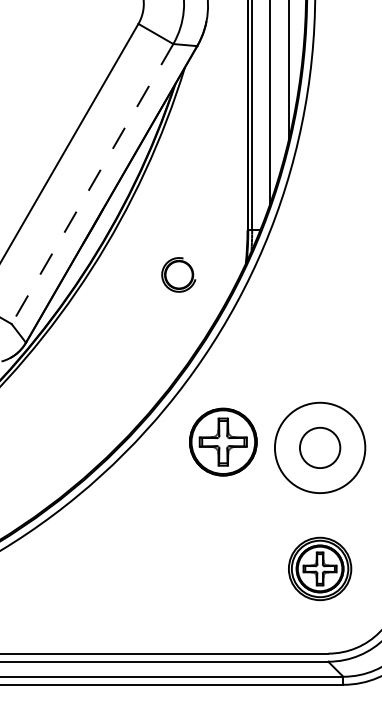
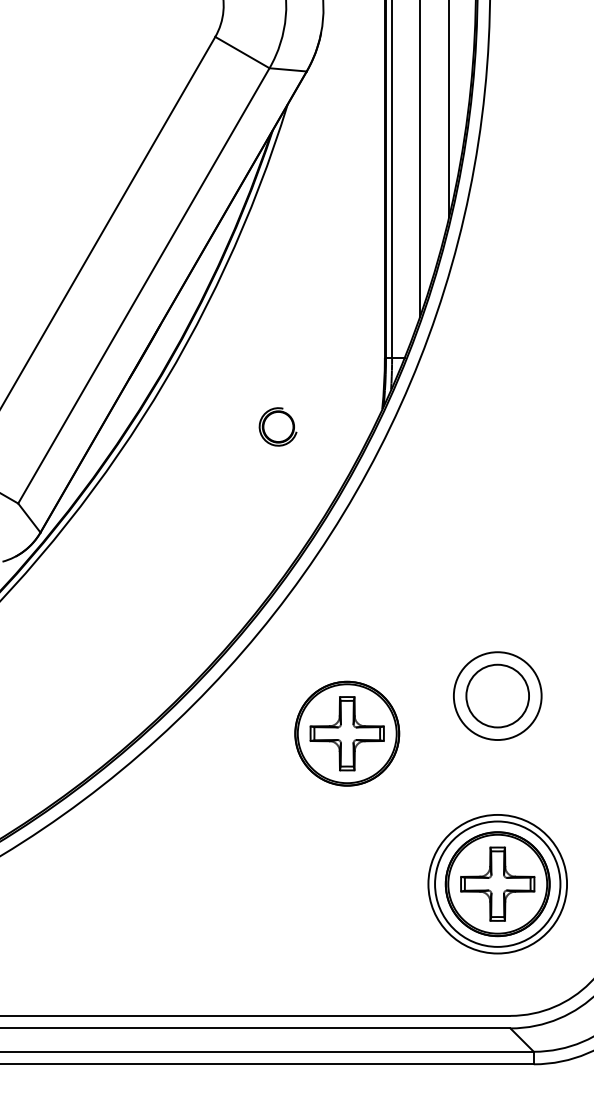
line: (92, 184) -> (143, 286), dashed -> solid
part: (178, 274) -> (277, 426), size x0.71
part: (223, 441) -> (347, 732), moved
circle: (319, 447) -> (496, 695), size x0.62
part: (319, 568) -> (496, 883), size x1.43

